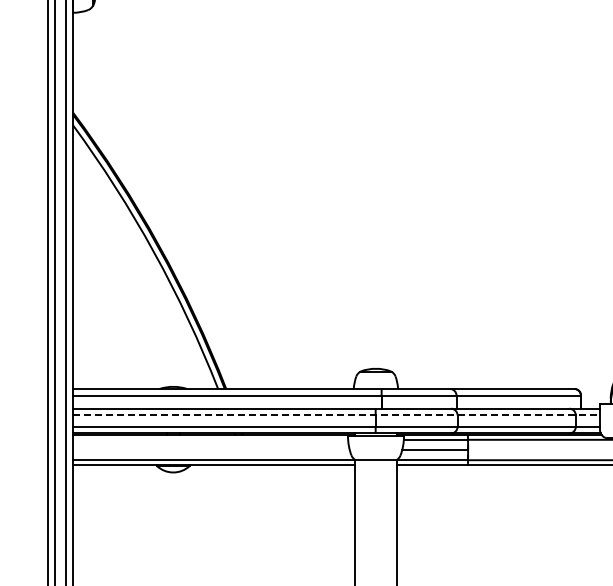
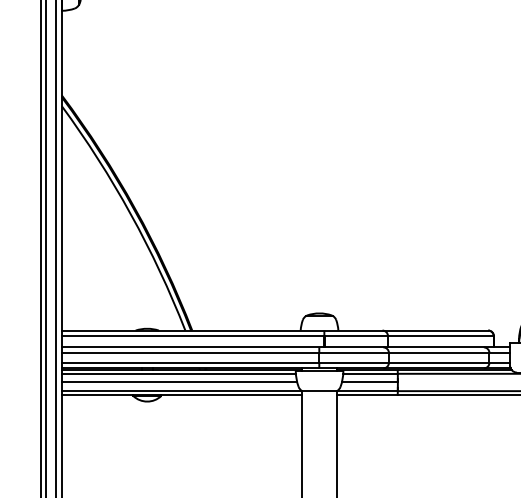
line: (336, 415) -> (286, 353), dashed -> solid
line: (210, 439) -> (178, 373), added
line: (210, 450) -> (178, 382), added

